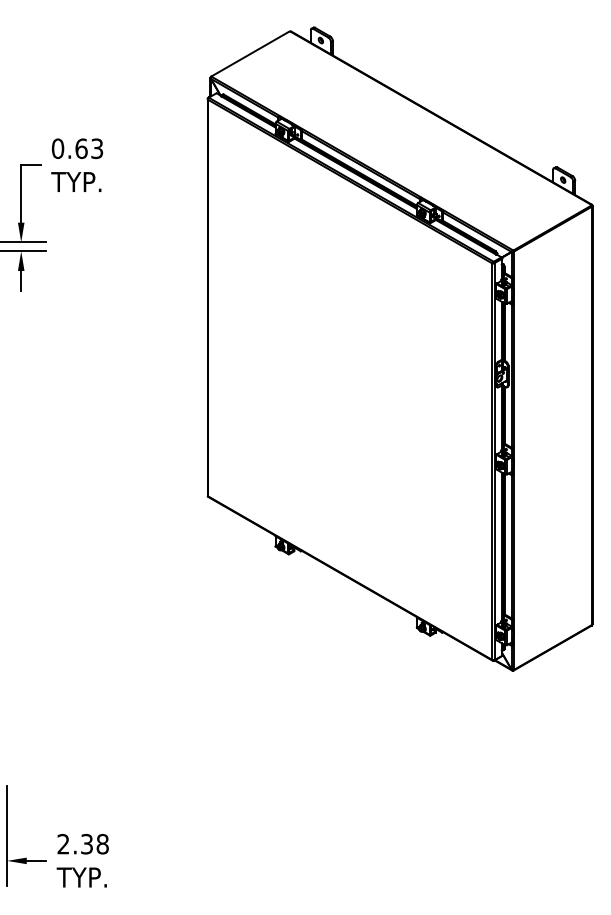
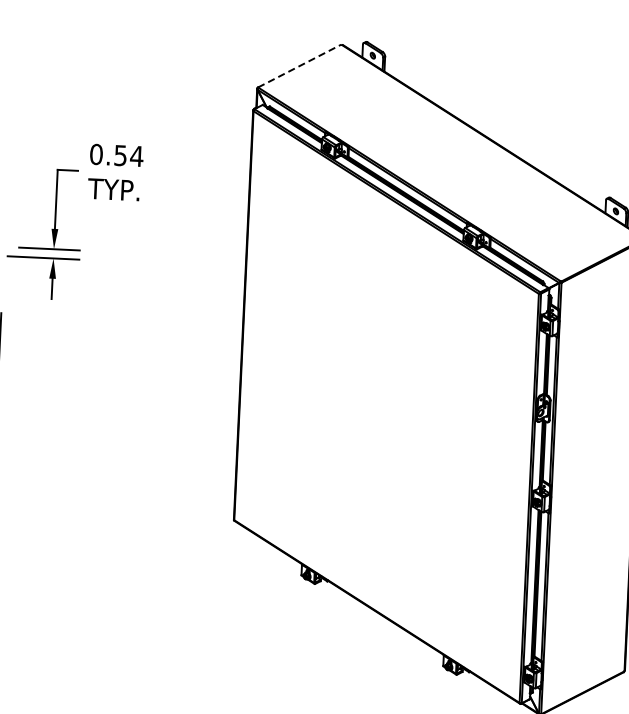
line: (250, 53) -> (299, 65), solid -> dashed
text: (89, 148) -> (128, 155), 0.63 -> 0.54

